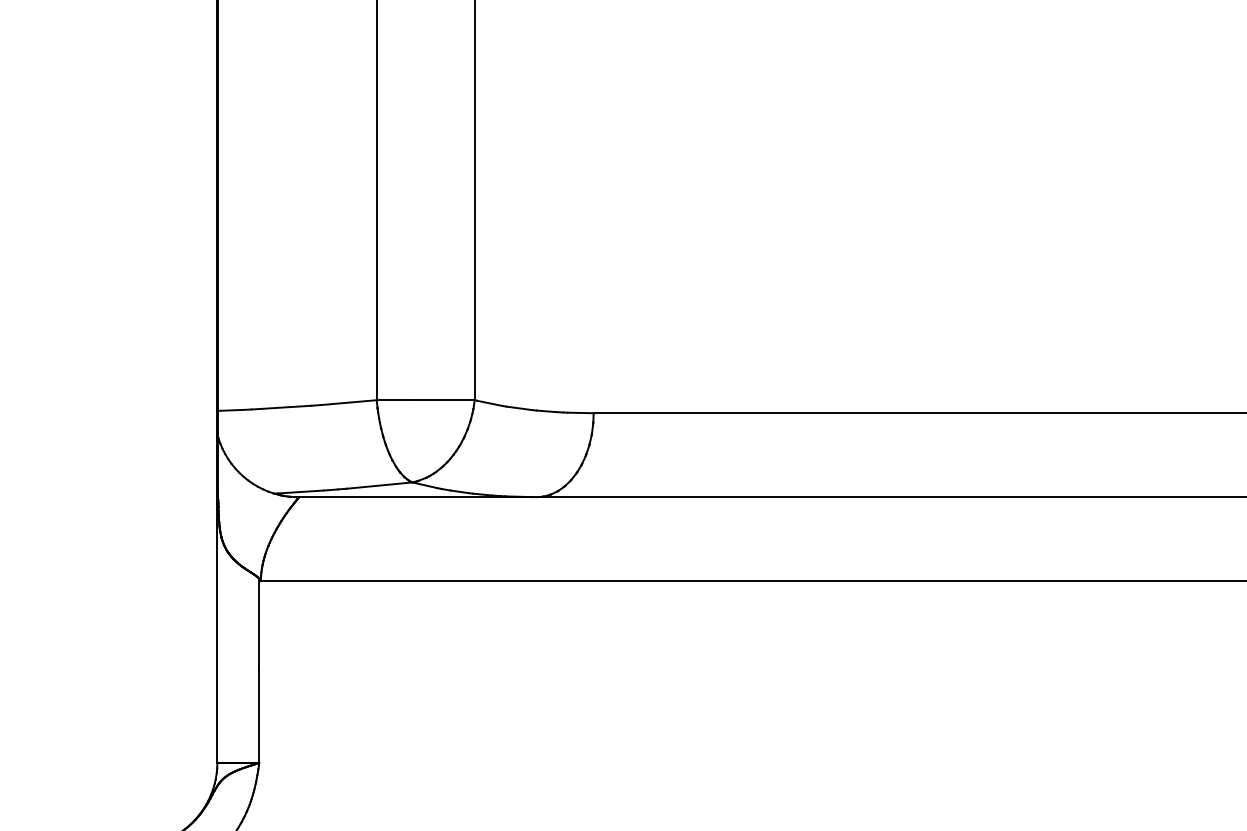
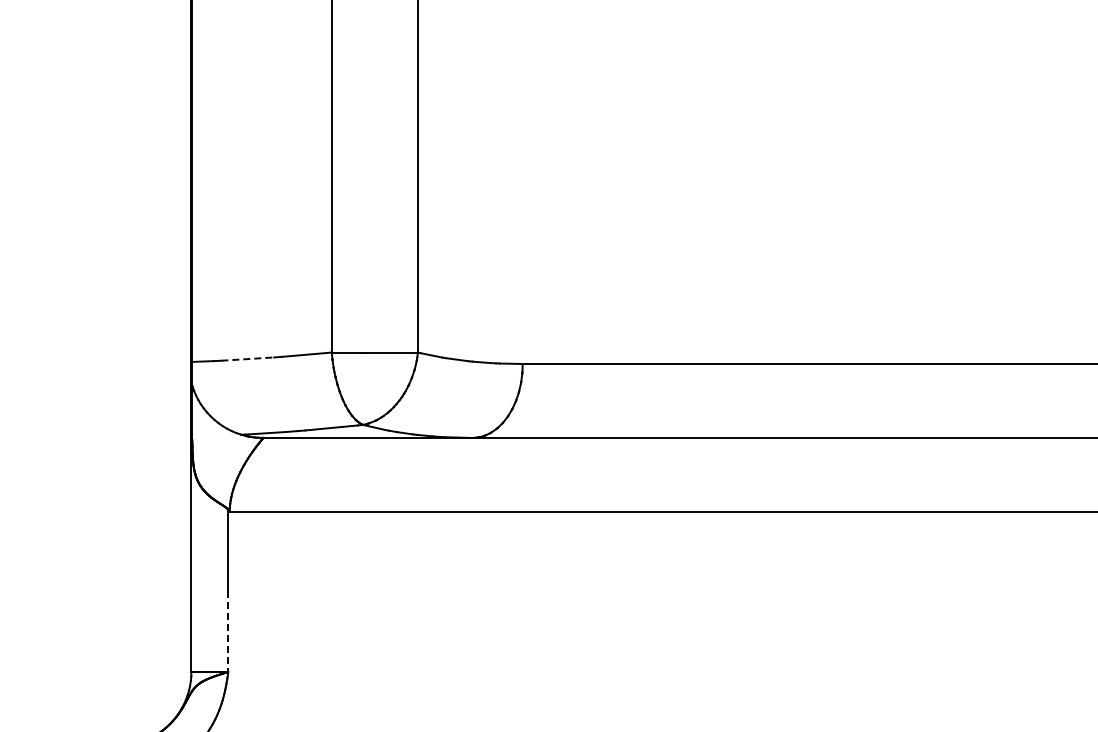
line: (282, 408) -> (248, 359), solid -> dashed
line: (259, 717) -> (228, 631), solid -> dashed

